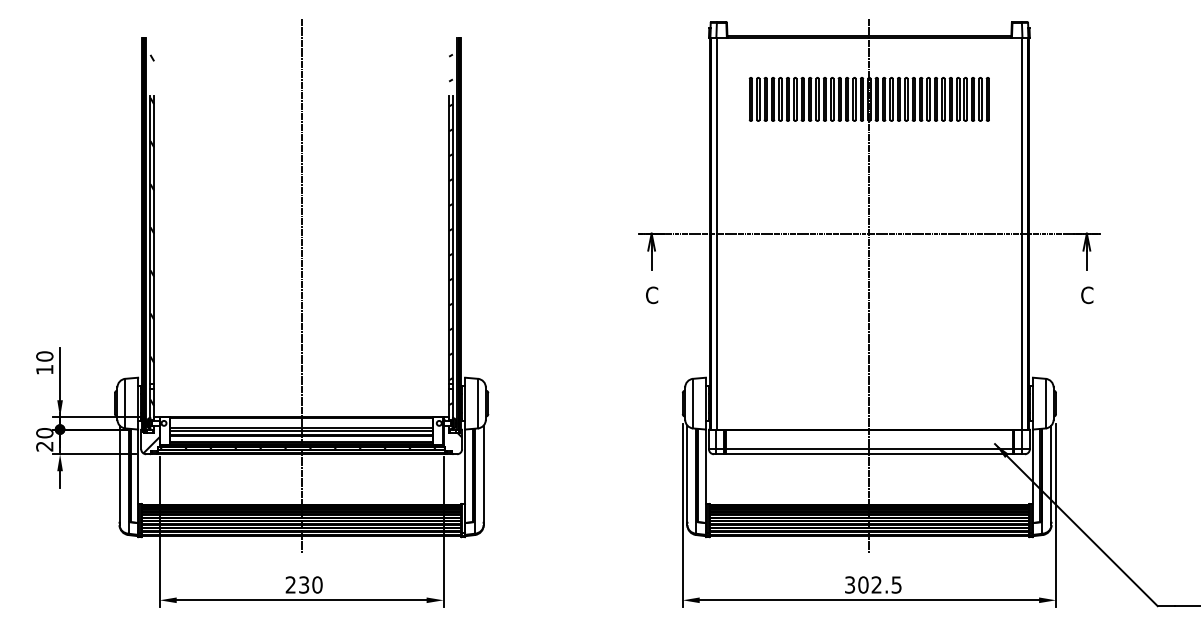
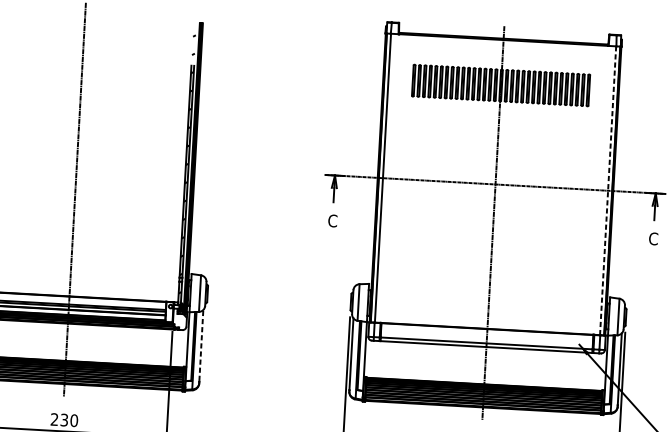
line: (1022, 233) -> (608, 190), solid -> dashed
line: (483, 473) -> (201, 345), solid -> dashed

